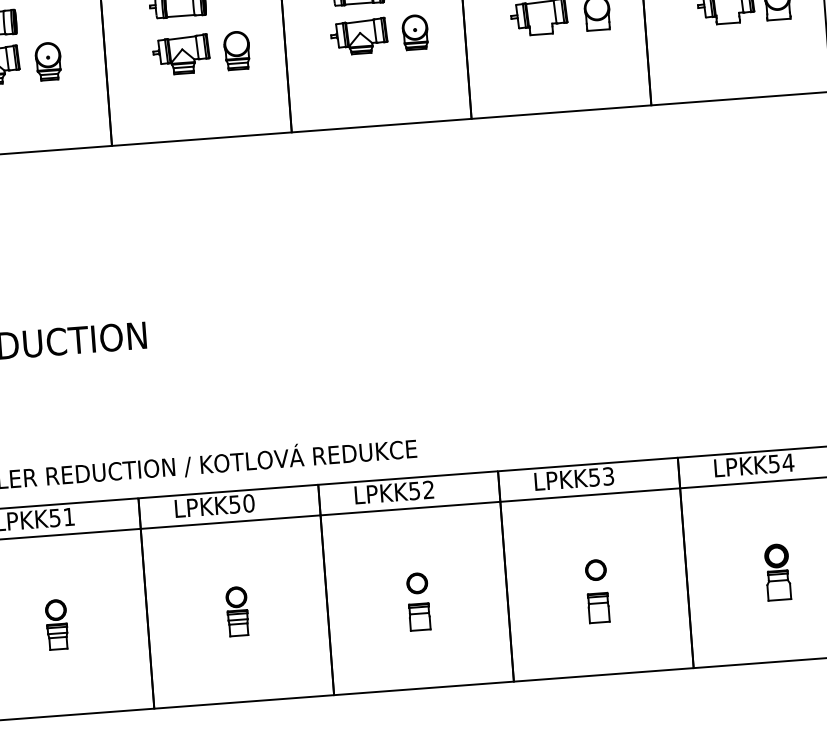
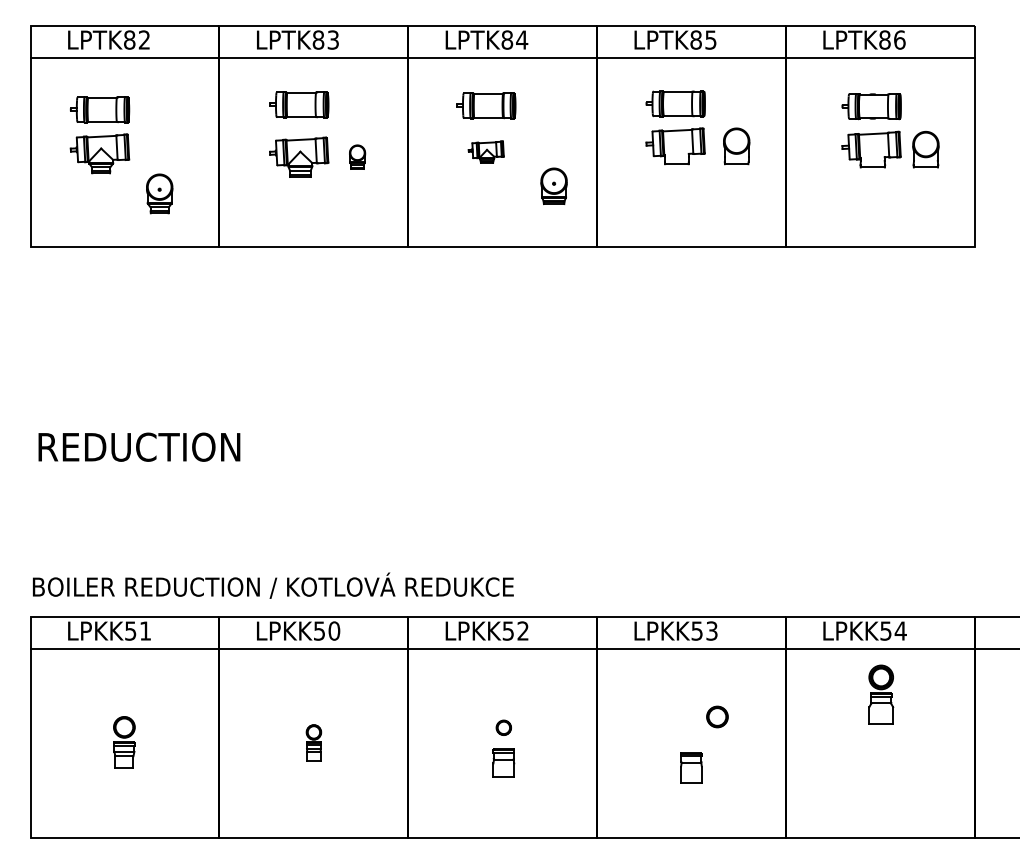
part: (414, 31) -> (553, 185), moved
part: (359, 35) -> (486, 151), size x0.6
part: (237, 49) -> (357, 156), size x0.6
part: (48, 61) -> (159, 193), moved
part: (595, 569) -> (717, 716), moved
part: (778, 572) -> (881, 694), moved
part: (416, 583) -> (503, 727), size x0.7
part: (237, 611) -> (313, 742), size x0.7

